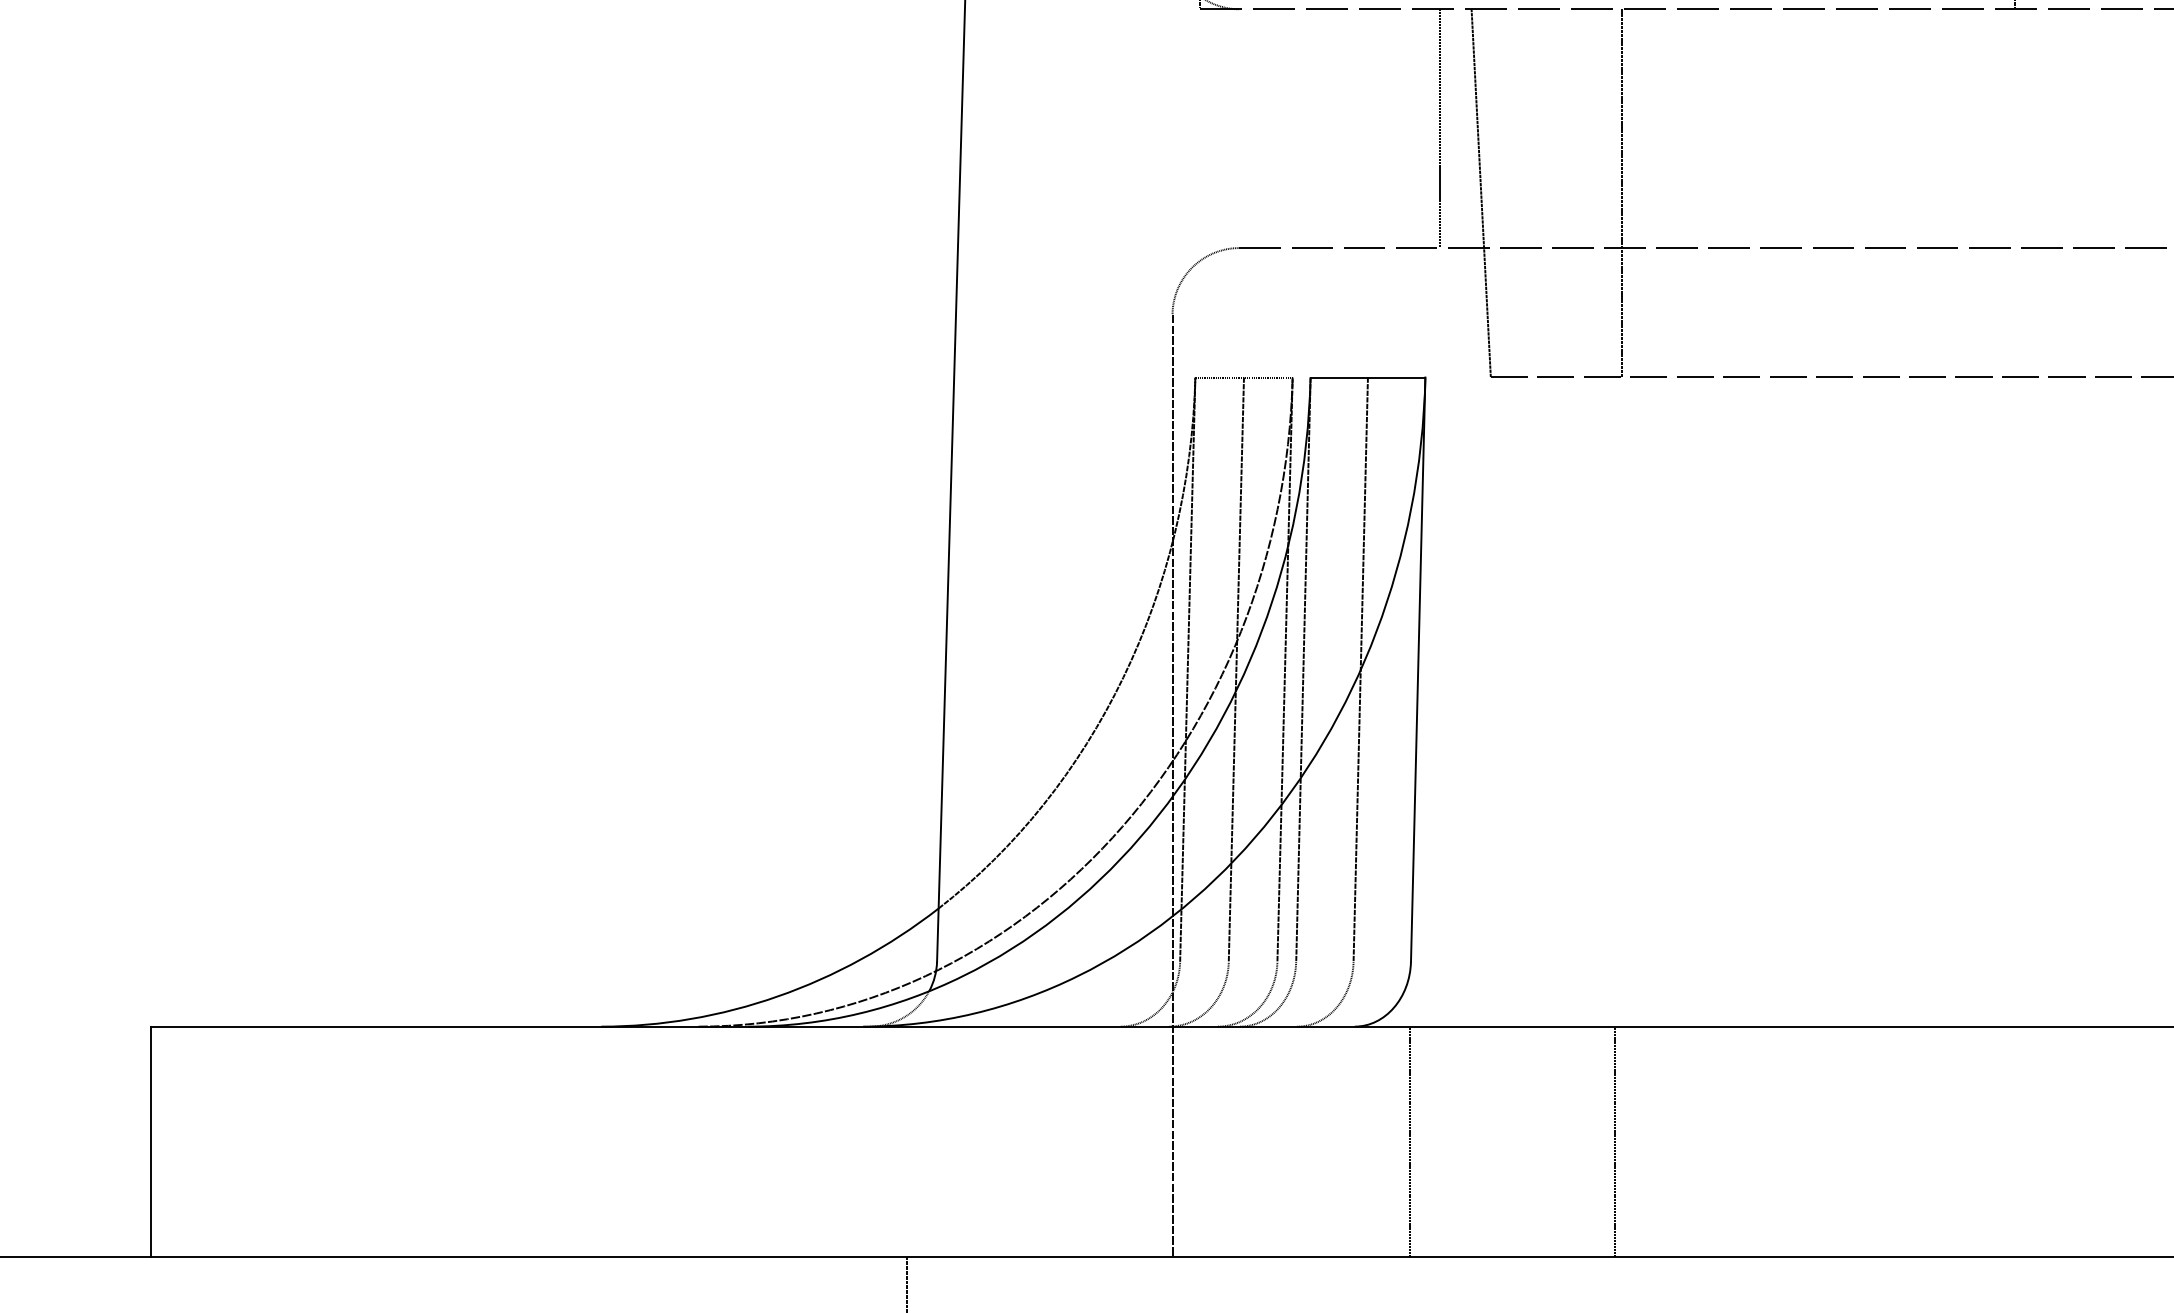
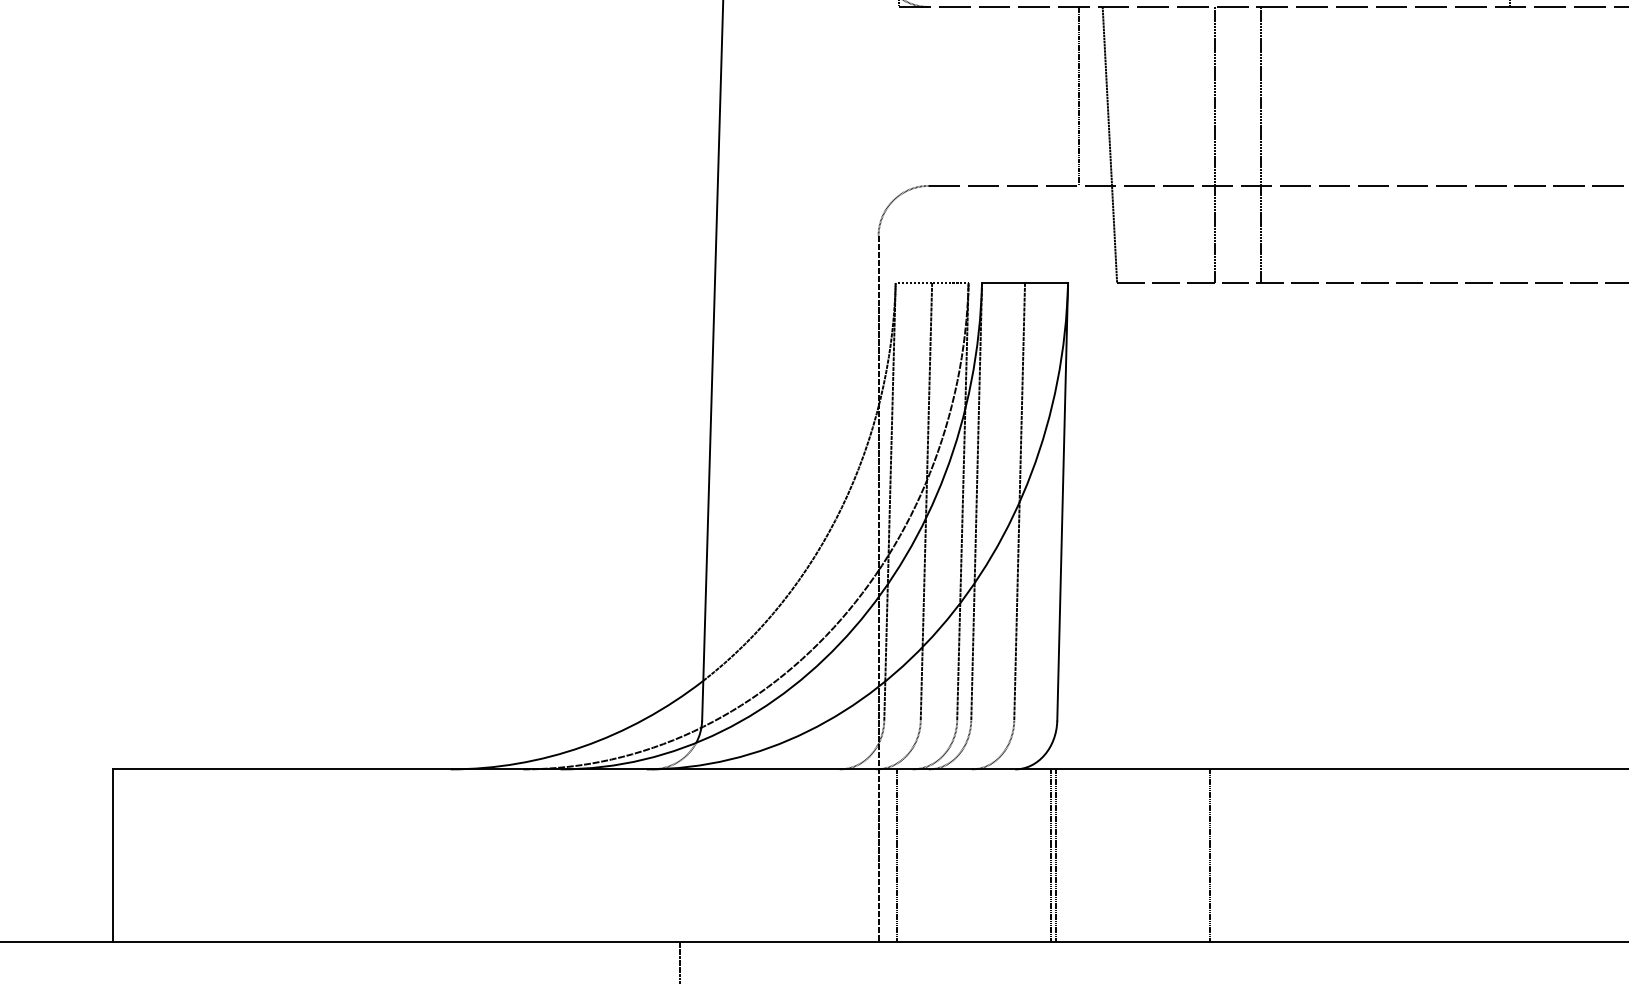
line: (1683, 192) -> (1261, 144), added
line: (1197, 1141) -> (897, 855), added
line: (1403, 1141) -> (1051, 855), added

